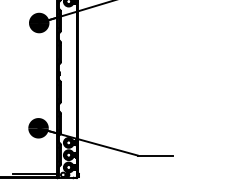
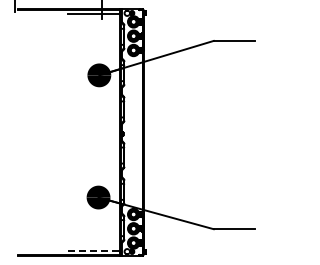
line: (35, 173) -> (94, 250), solid -> dashed

